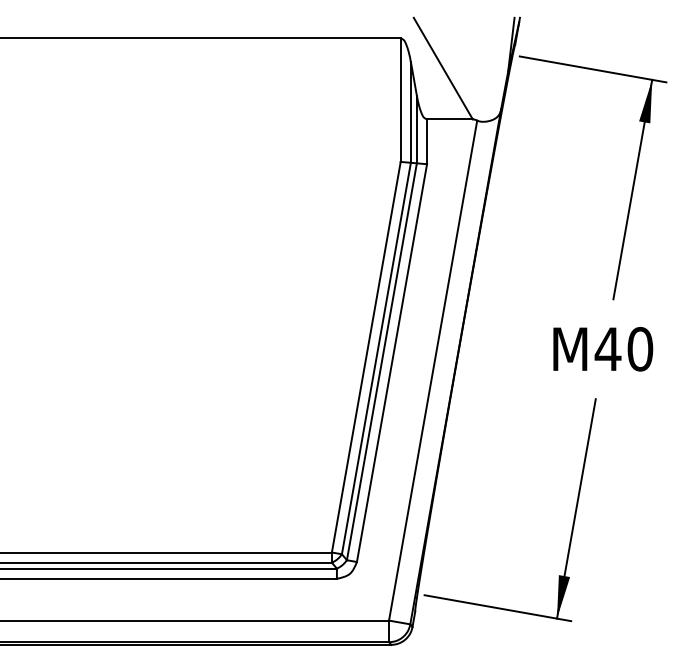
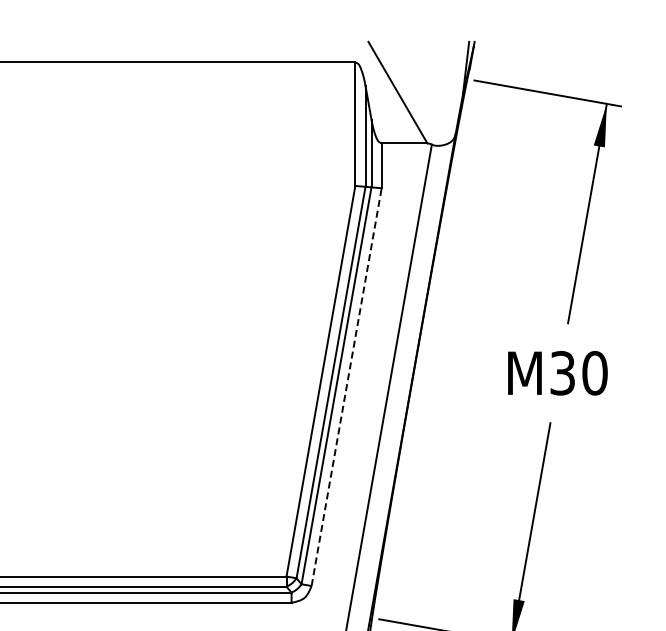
text: (607, 348) -> (562, 372), M40 -> M30
line: (392, 363) -> (347, 387), solid -> dashed

